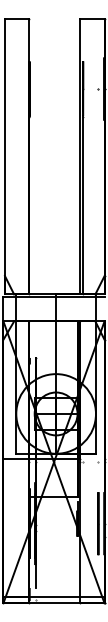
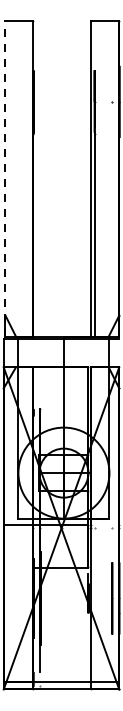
line: (4, 156) -> (4, 178), solid -> dashed

